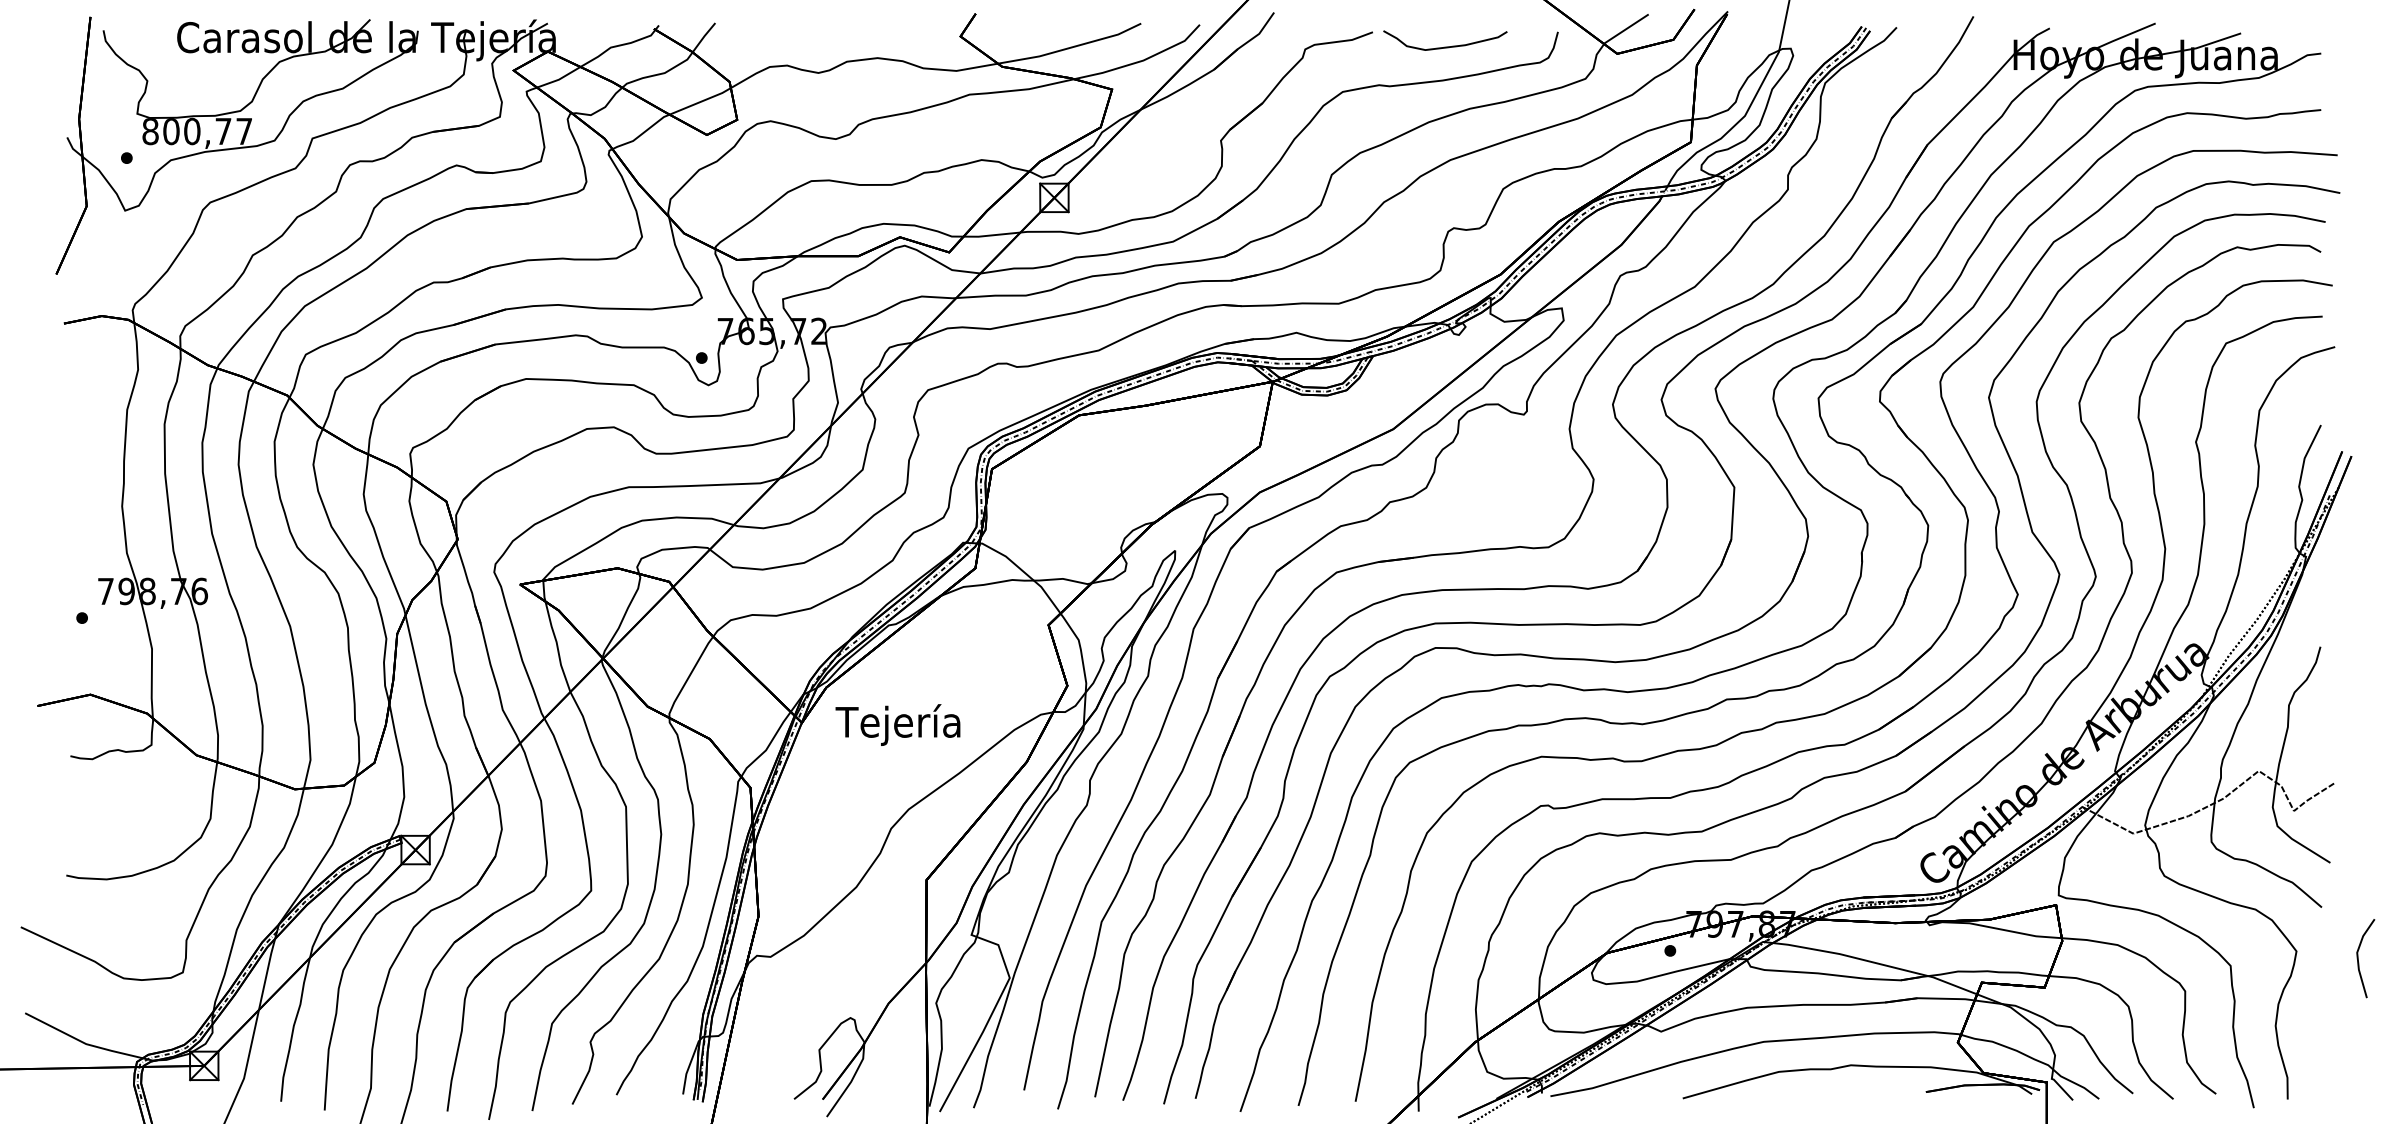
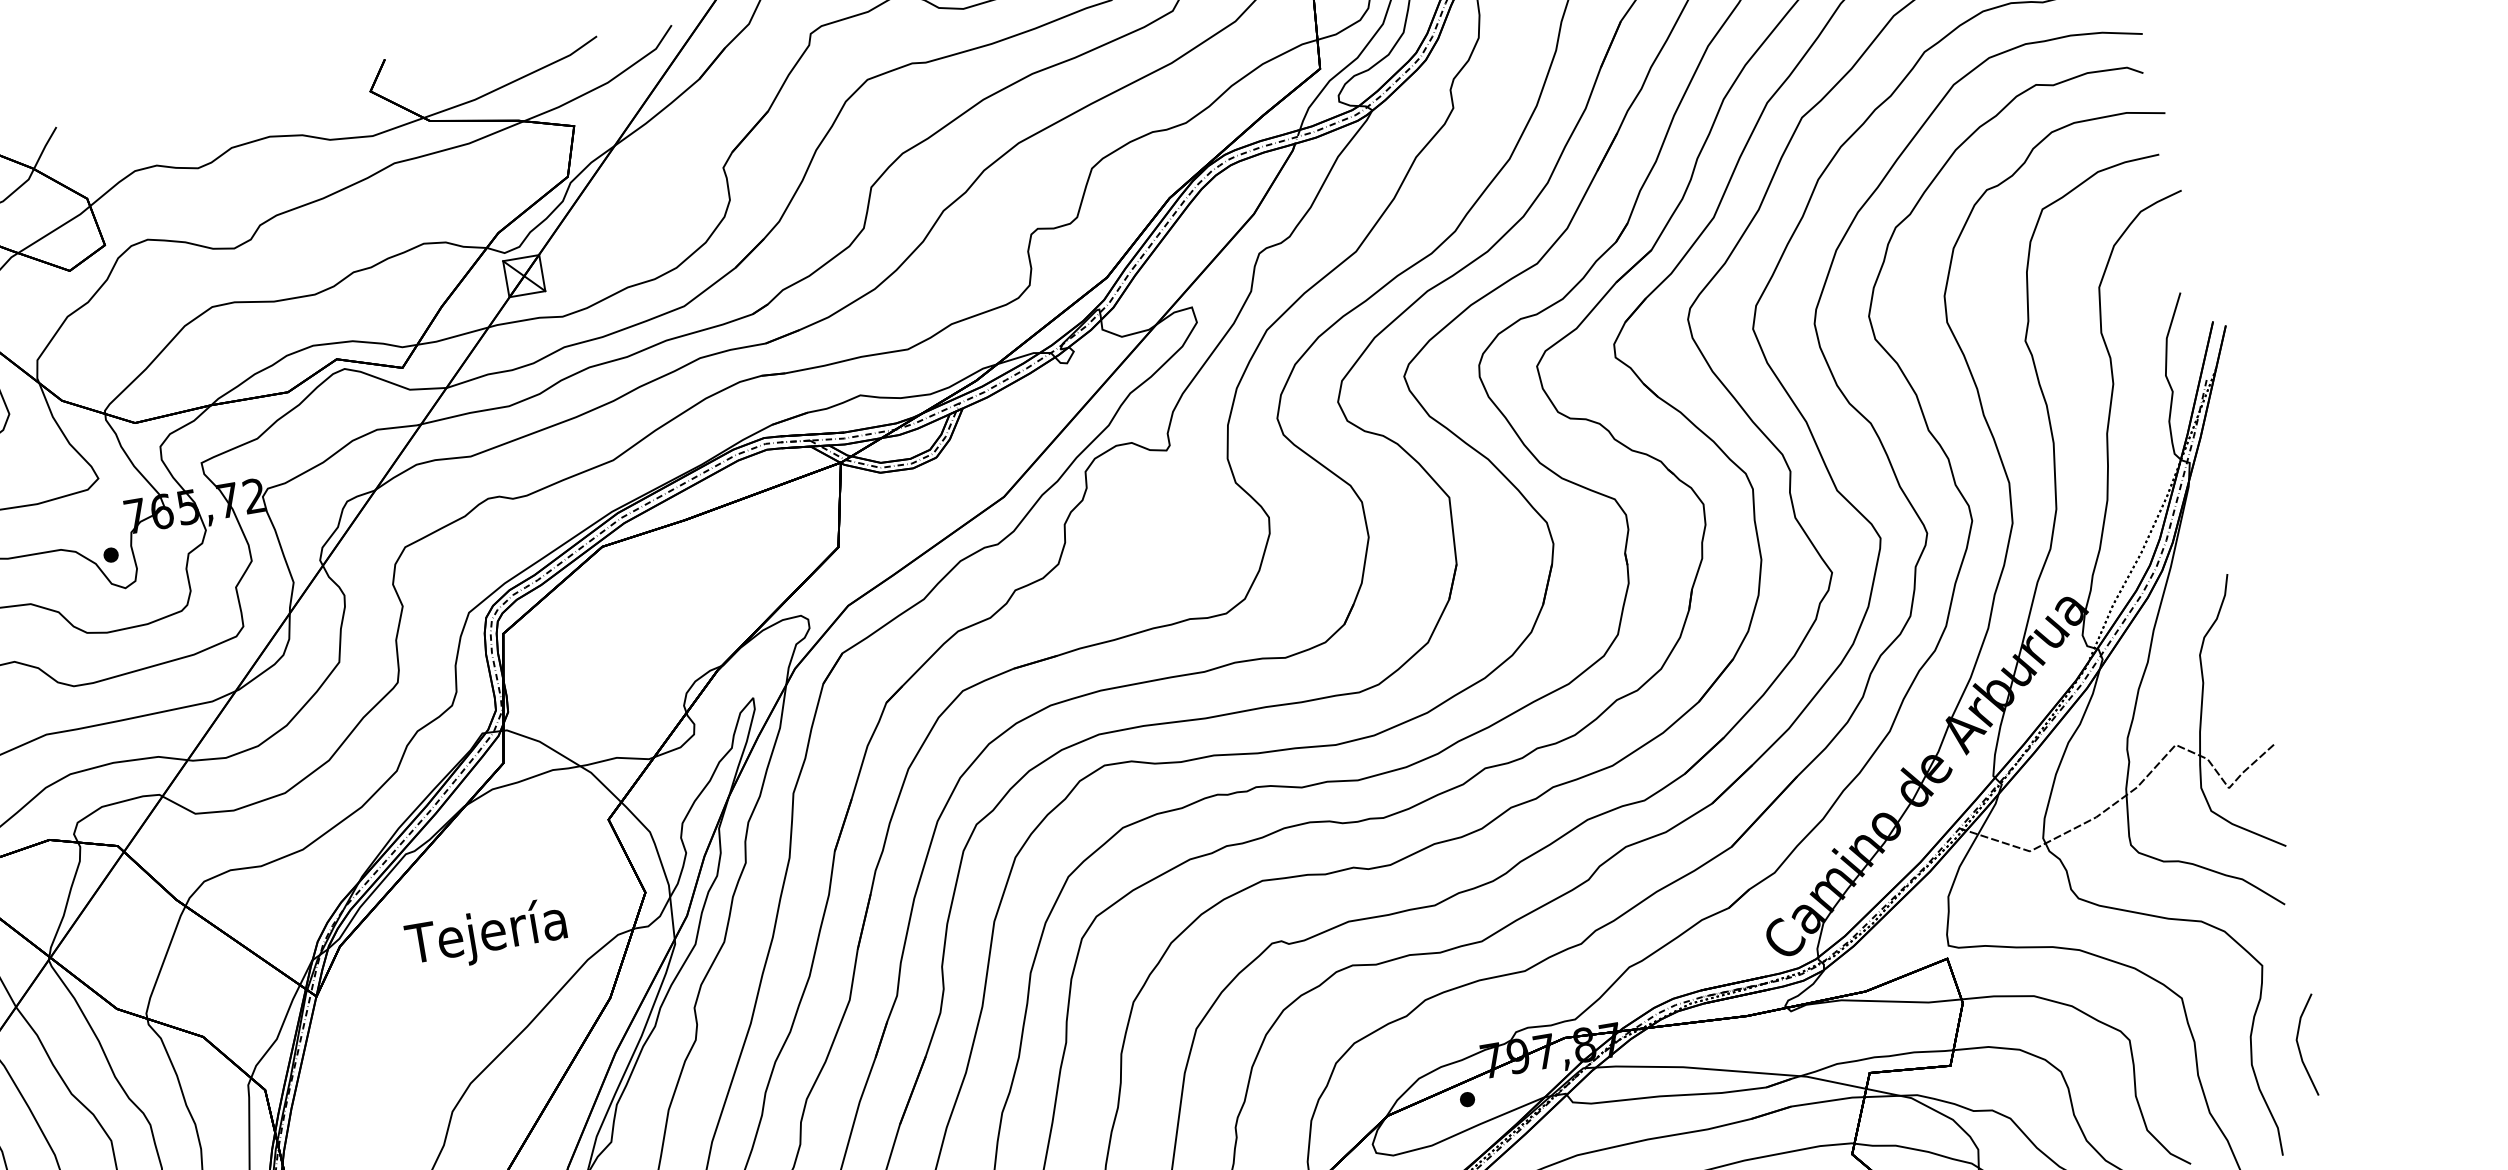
text: (897, 724) -> (485, 934), moved
line: (2358, 958) -> (2299, 1047), moved

